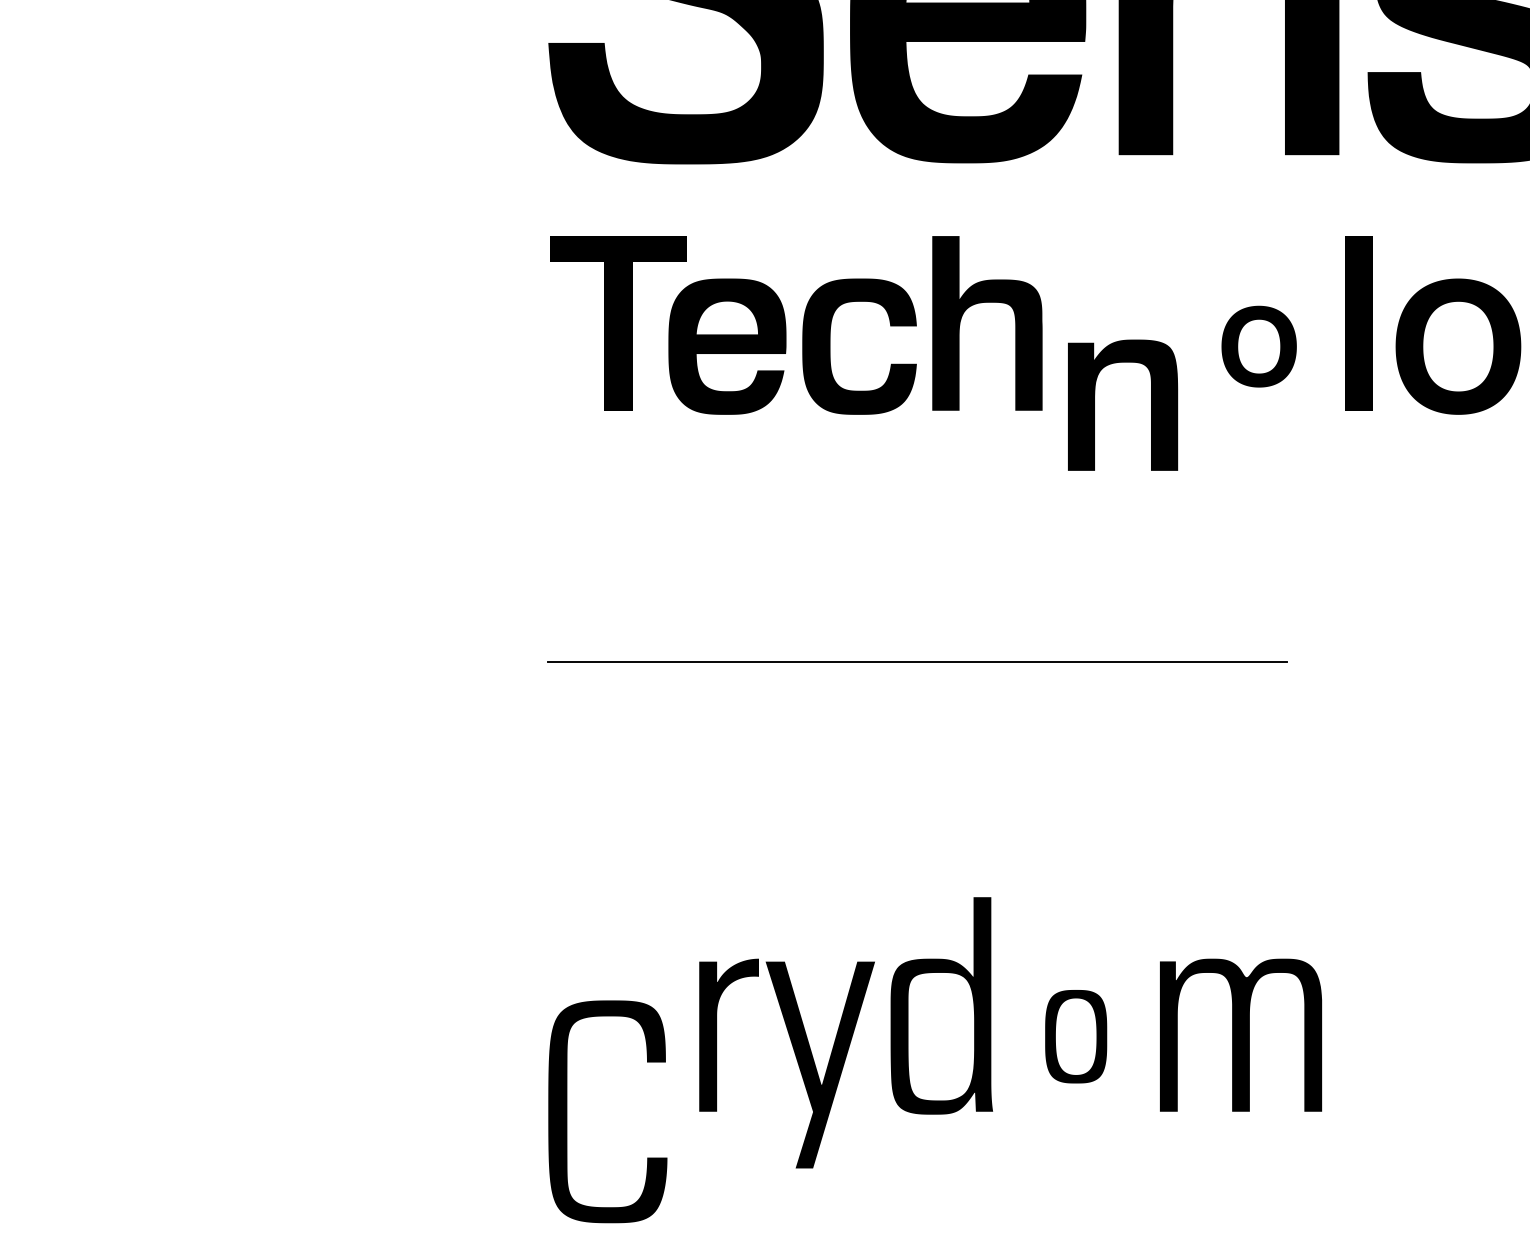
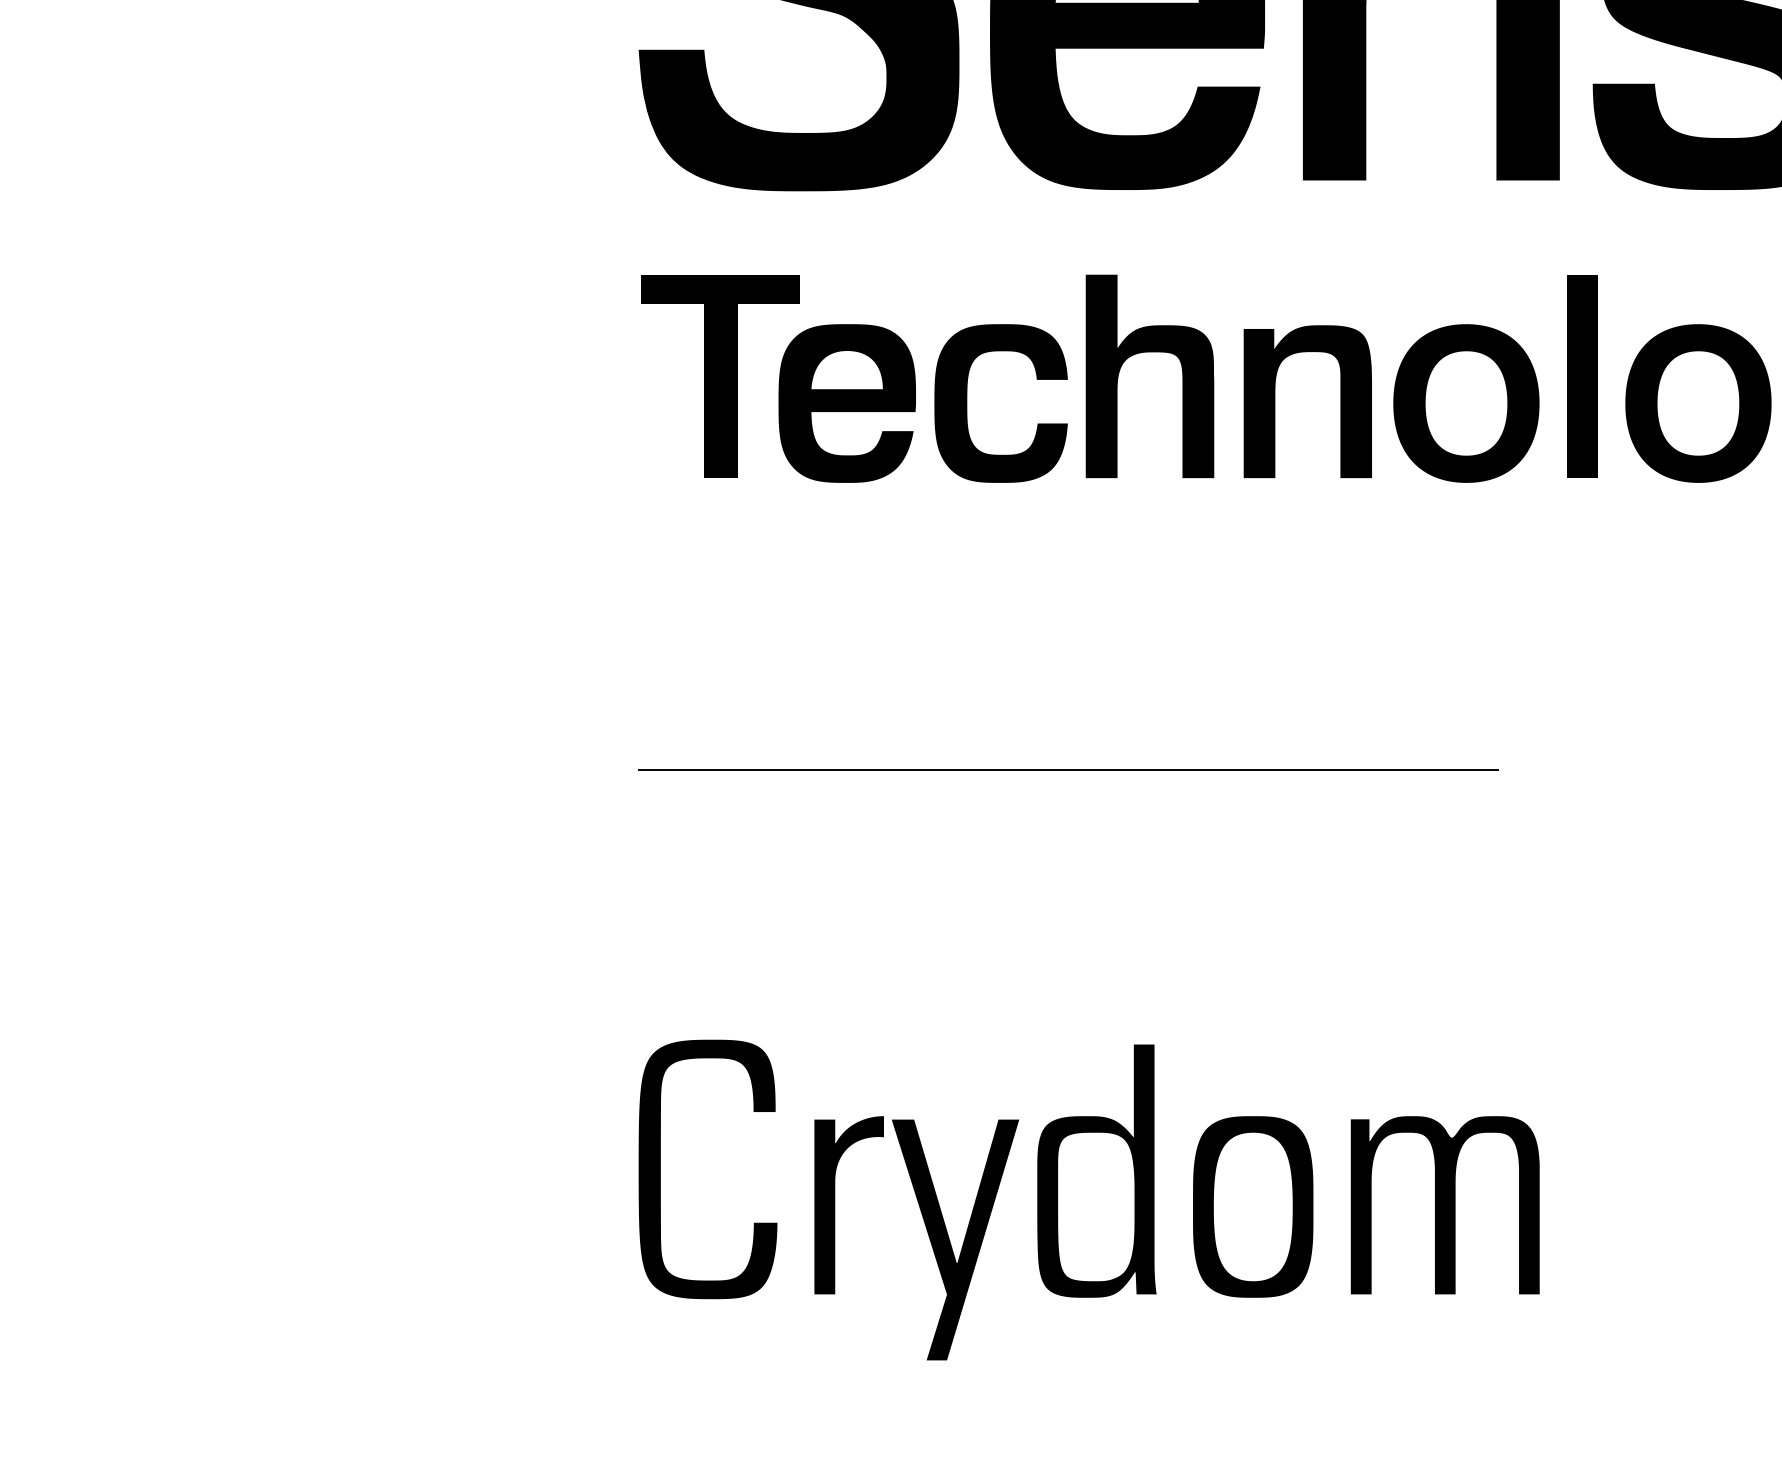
part: (1259, 346) -> (1466, 403), size x1.67
part: (1095, 405) -> (1275, 401), moved
part: (1076, 1036) -> (1253, 1206), size x1.67
part: (567, 1111) -> (660, 1169), moved

